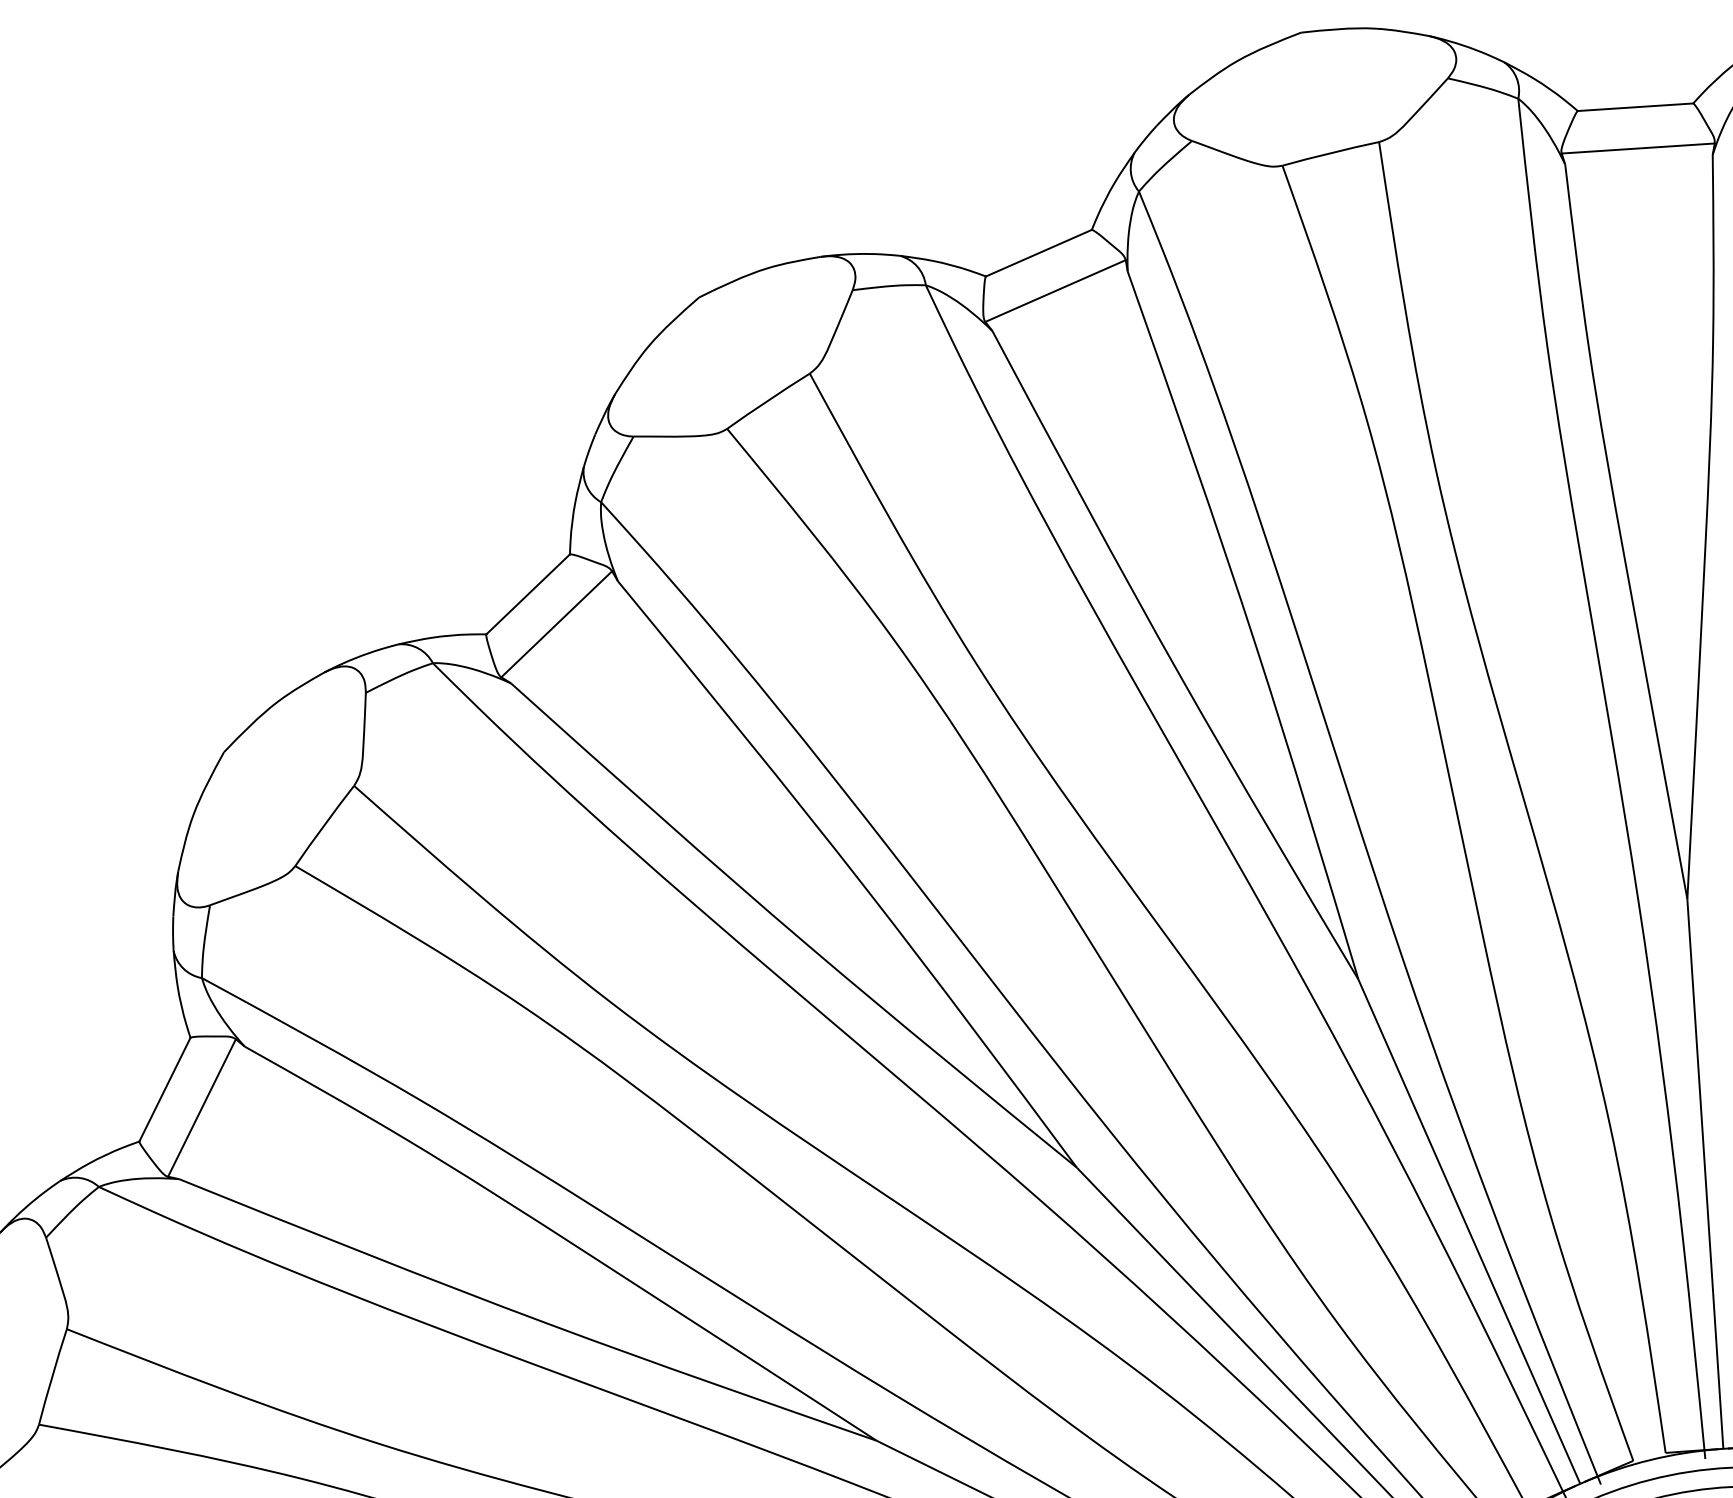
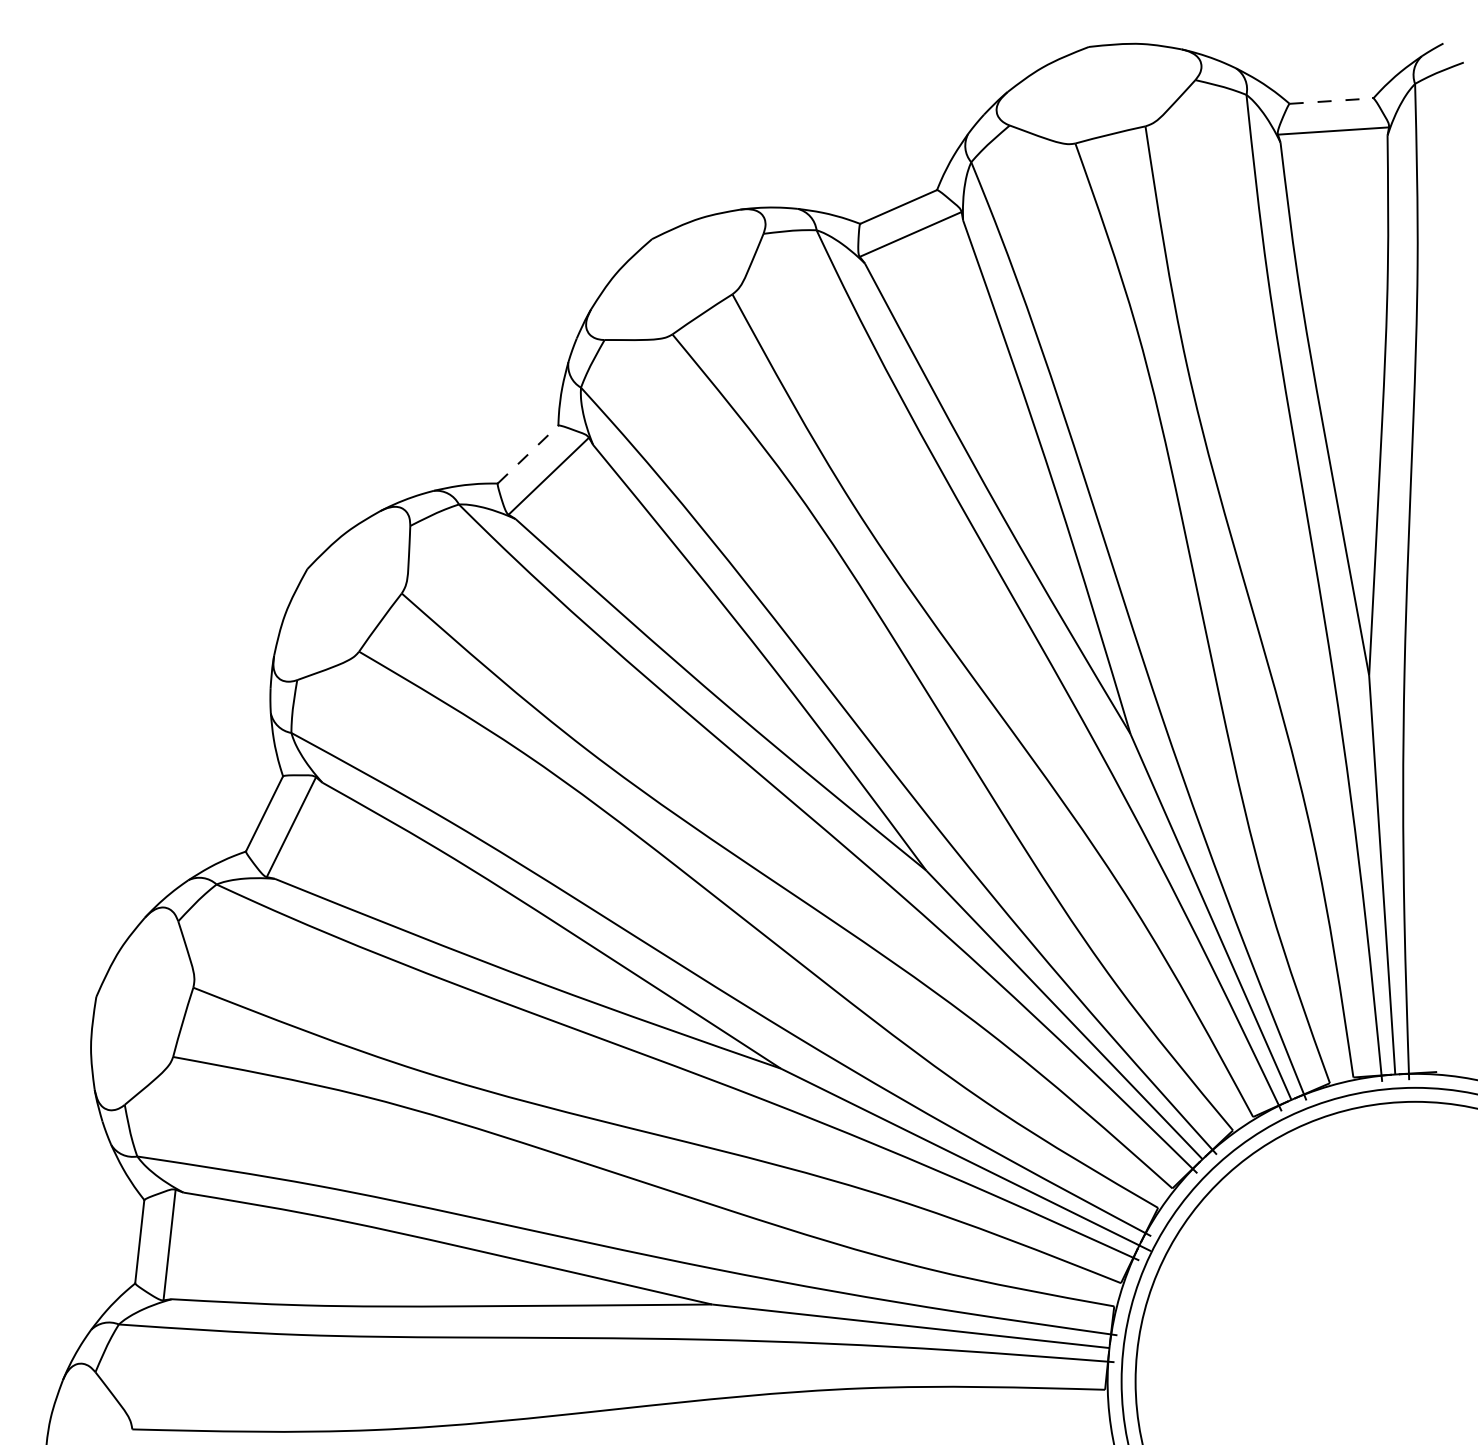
line: (1635, 107) -> (1331, 101), solid -> dashed
line: (528, 594) -> (528, 454), solid -> dashed

